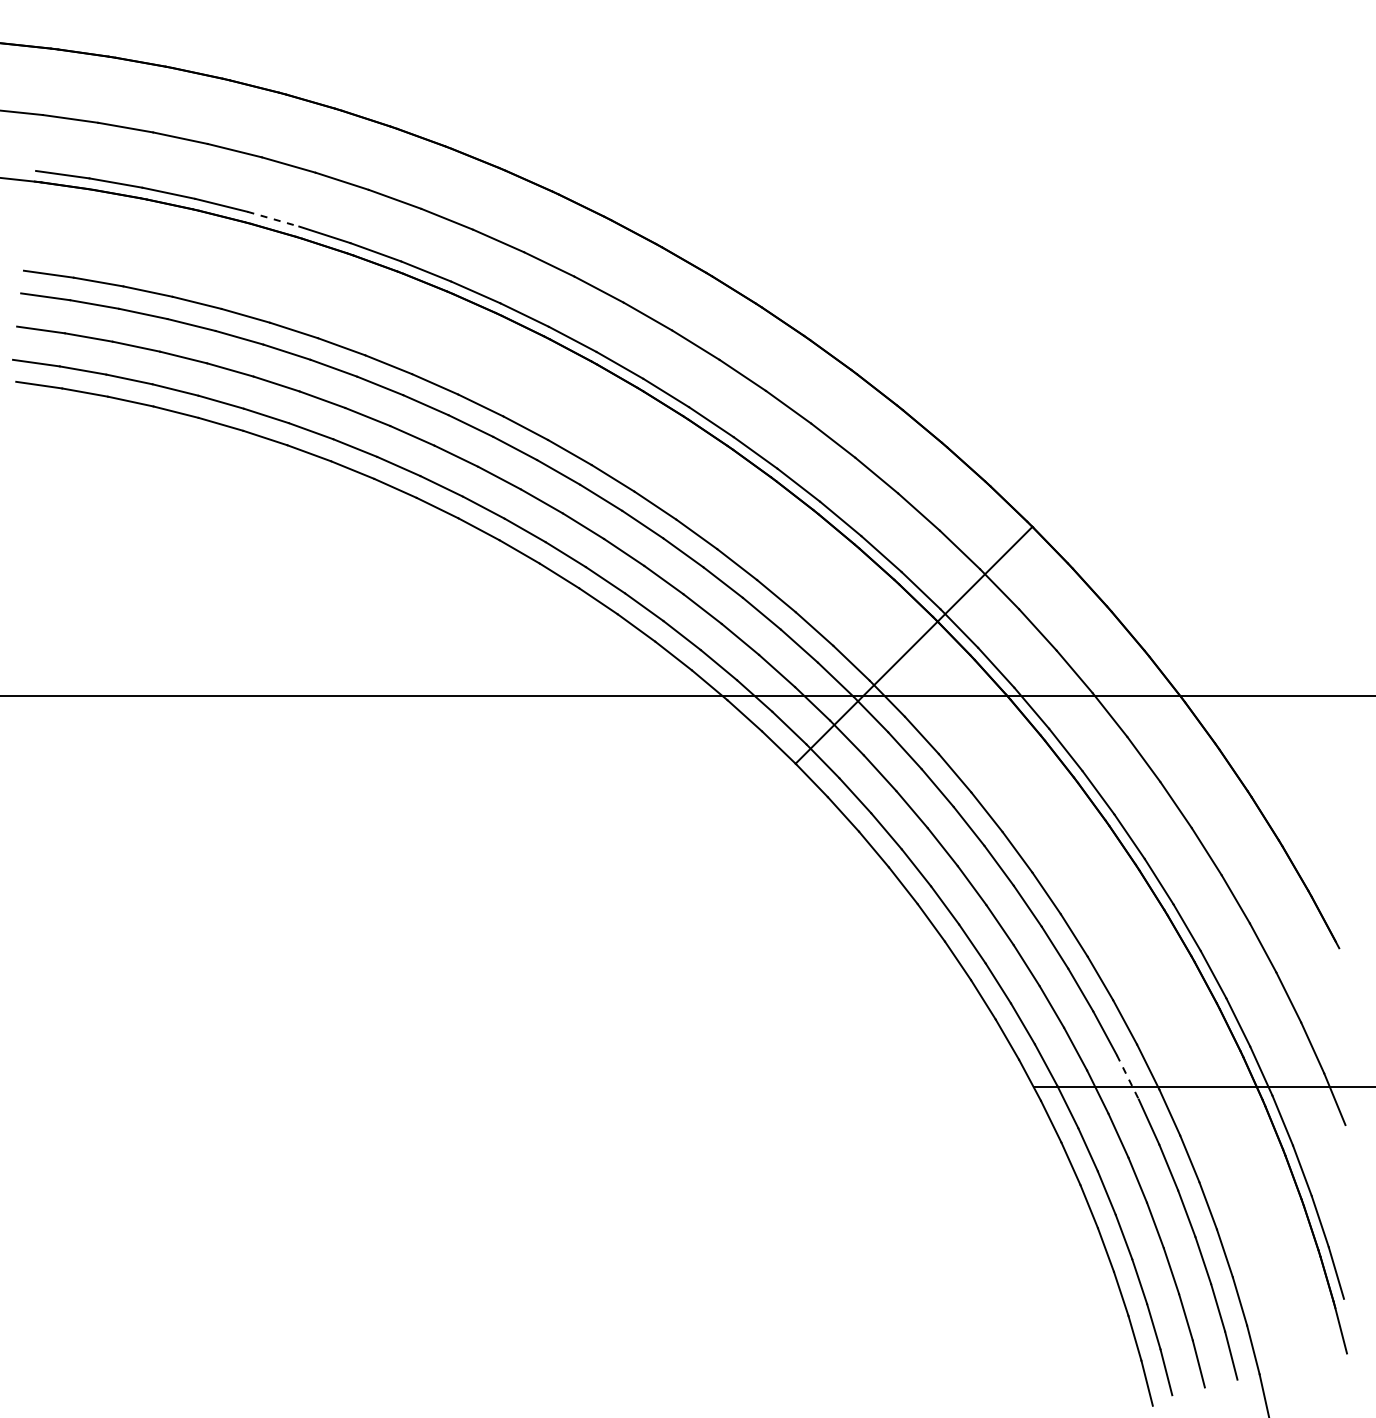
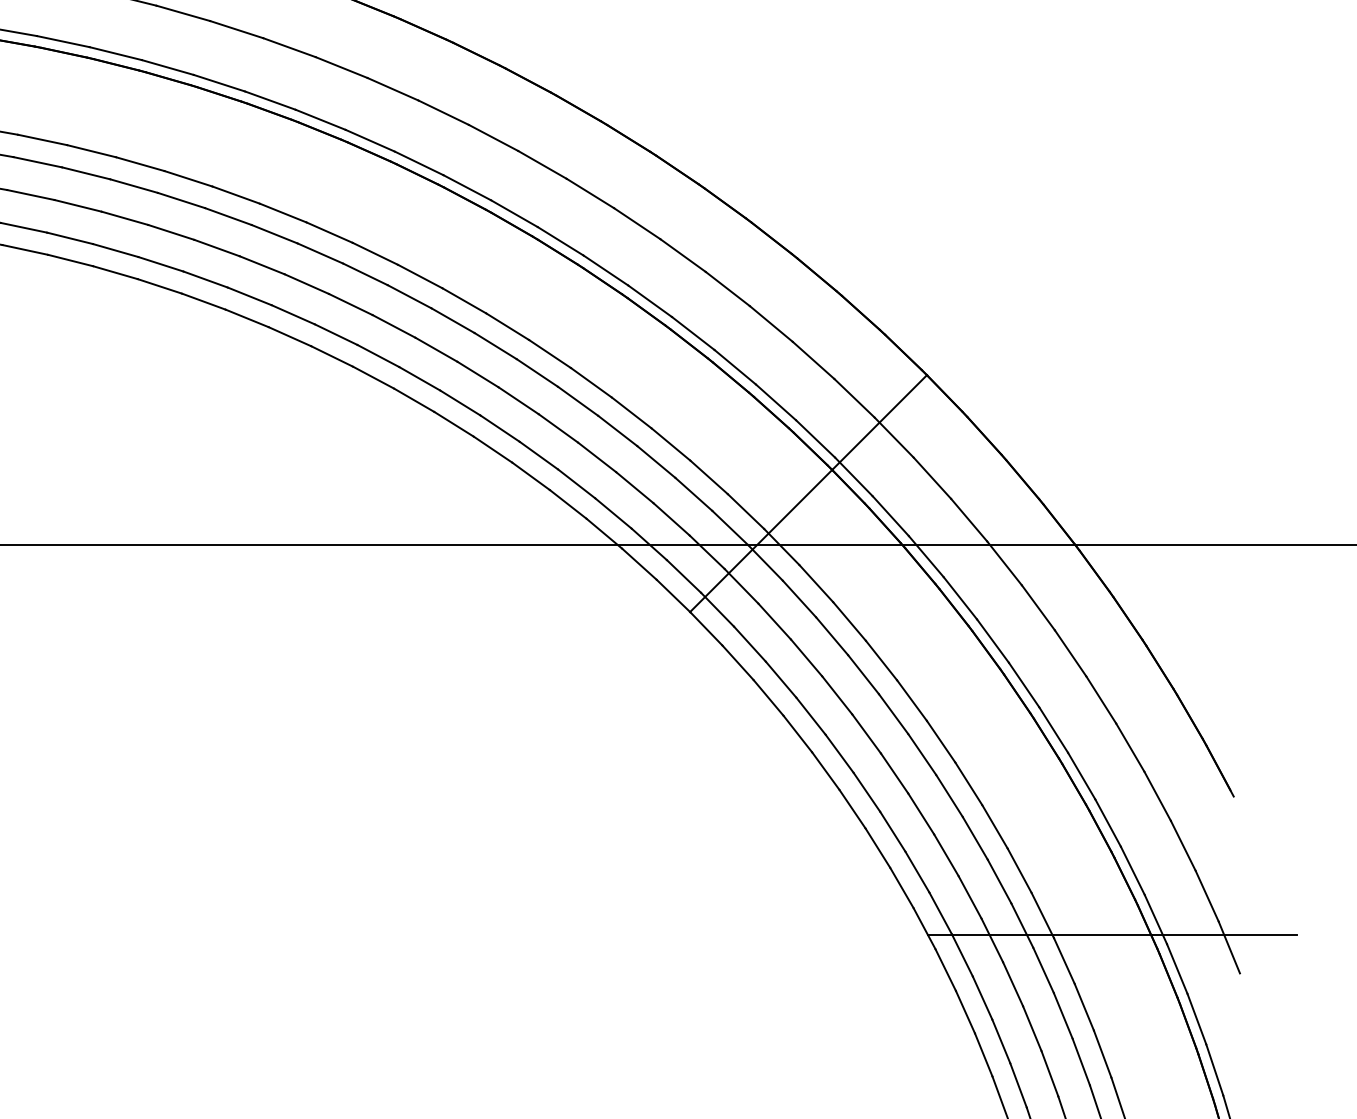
line: (273, 219) -> (168, 67), dashed -> solid
line: (1127, 1077) -> (1022, 925), dashed -> solid

